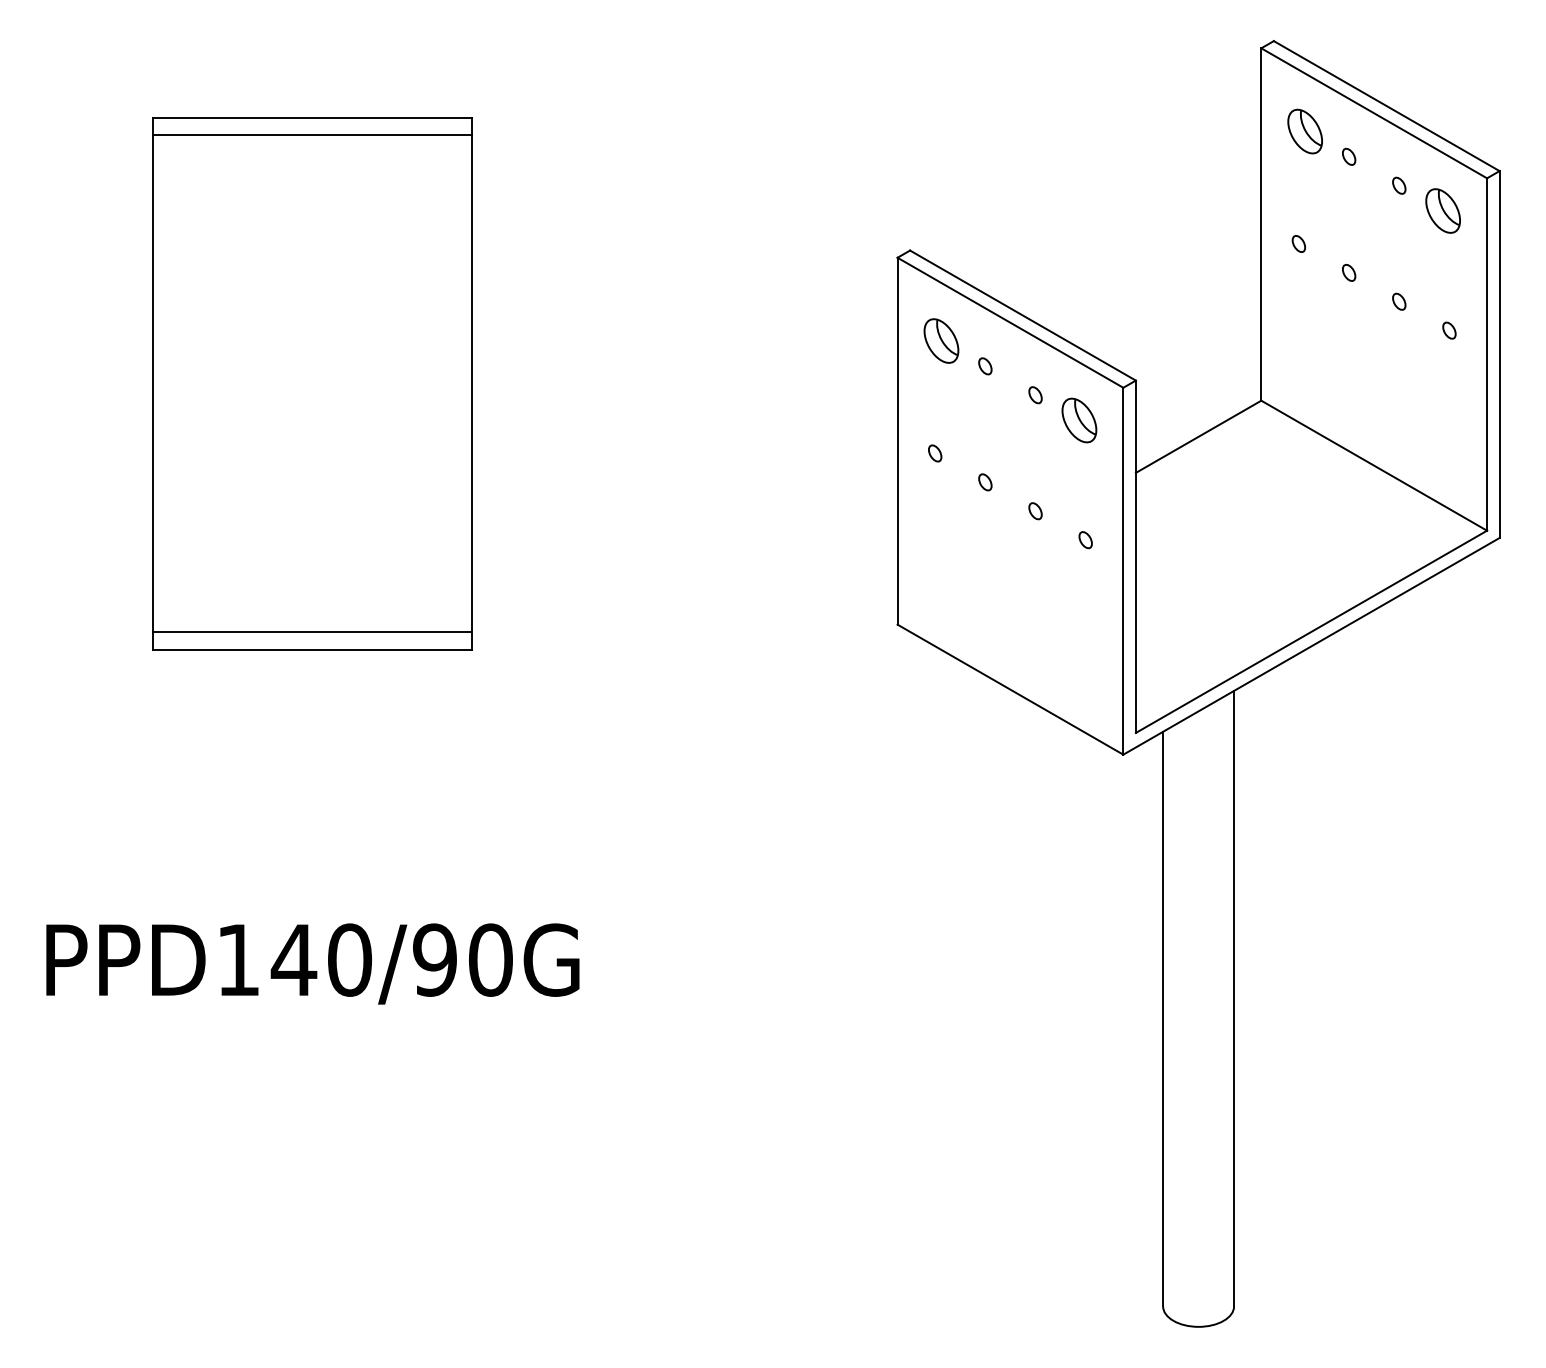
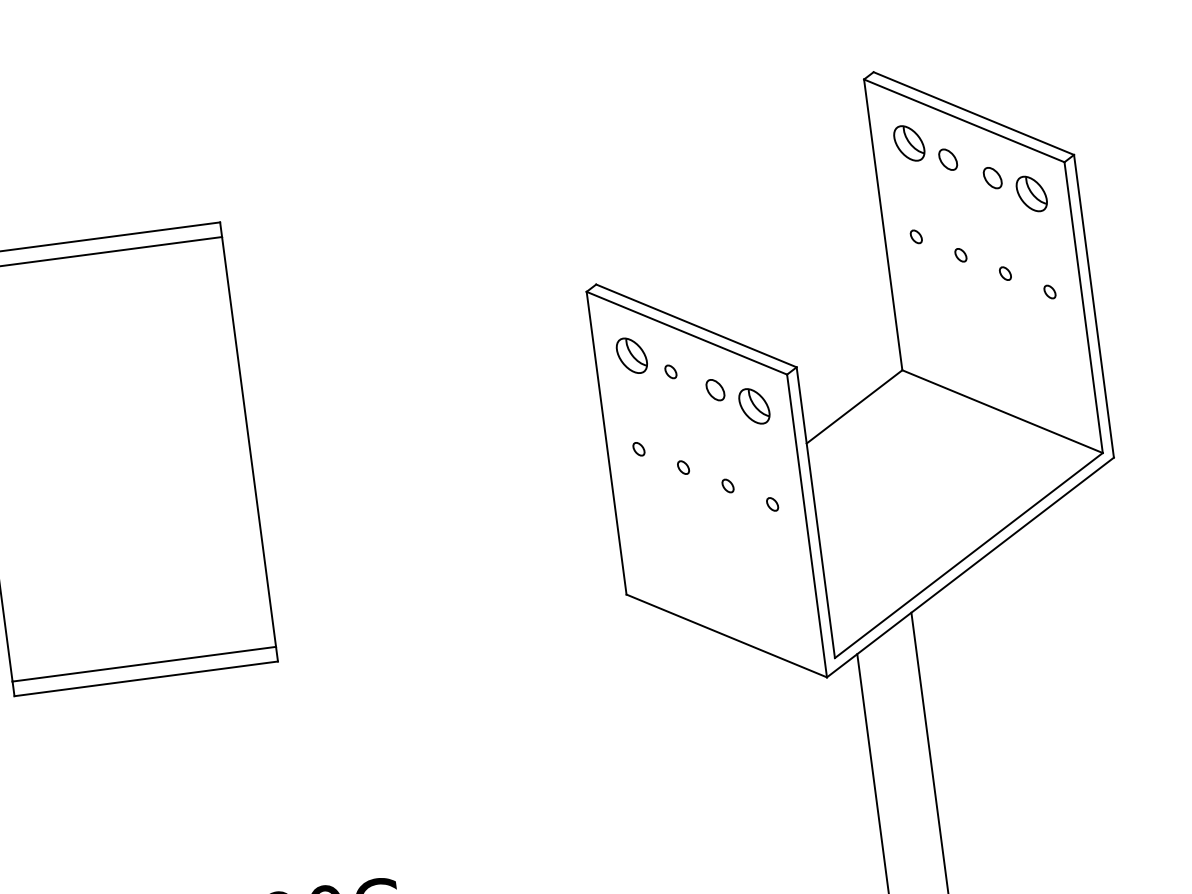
part: (1349, 156) -> (948, 159), size x1.6
part: (1399, 185) -> (993, 177), size x1.6
part: (1035, 395) -> (715, 390), size x1.6

